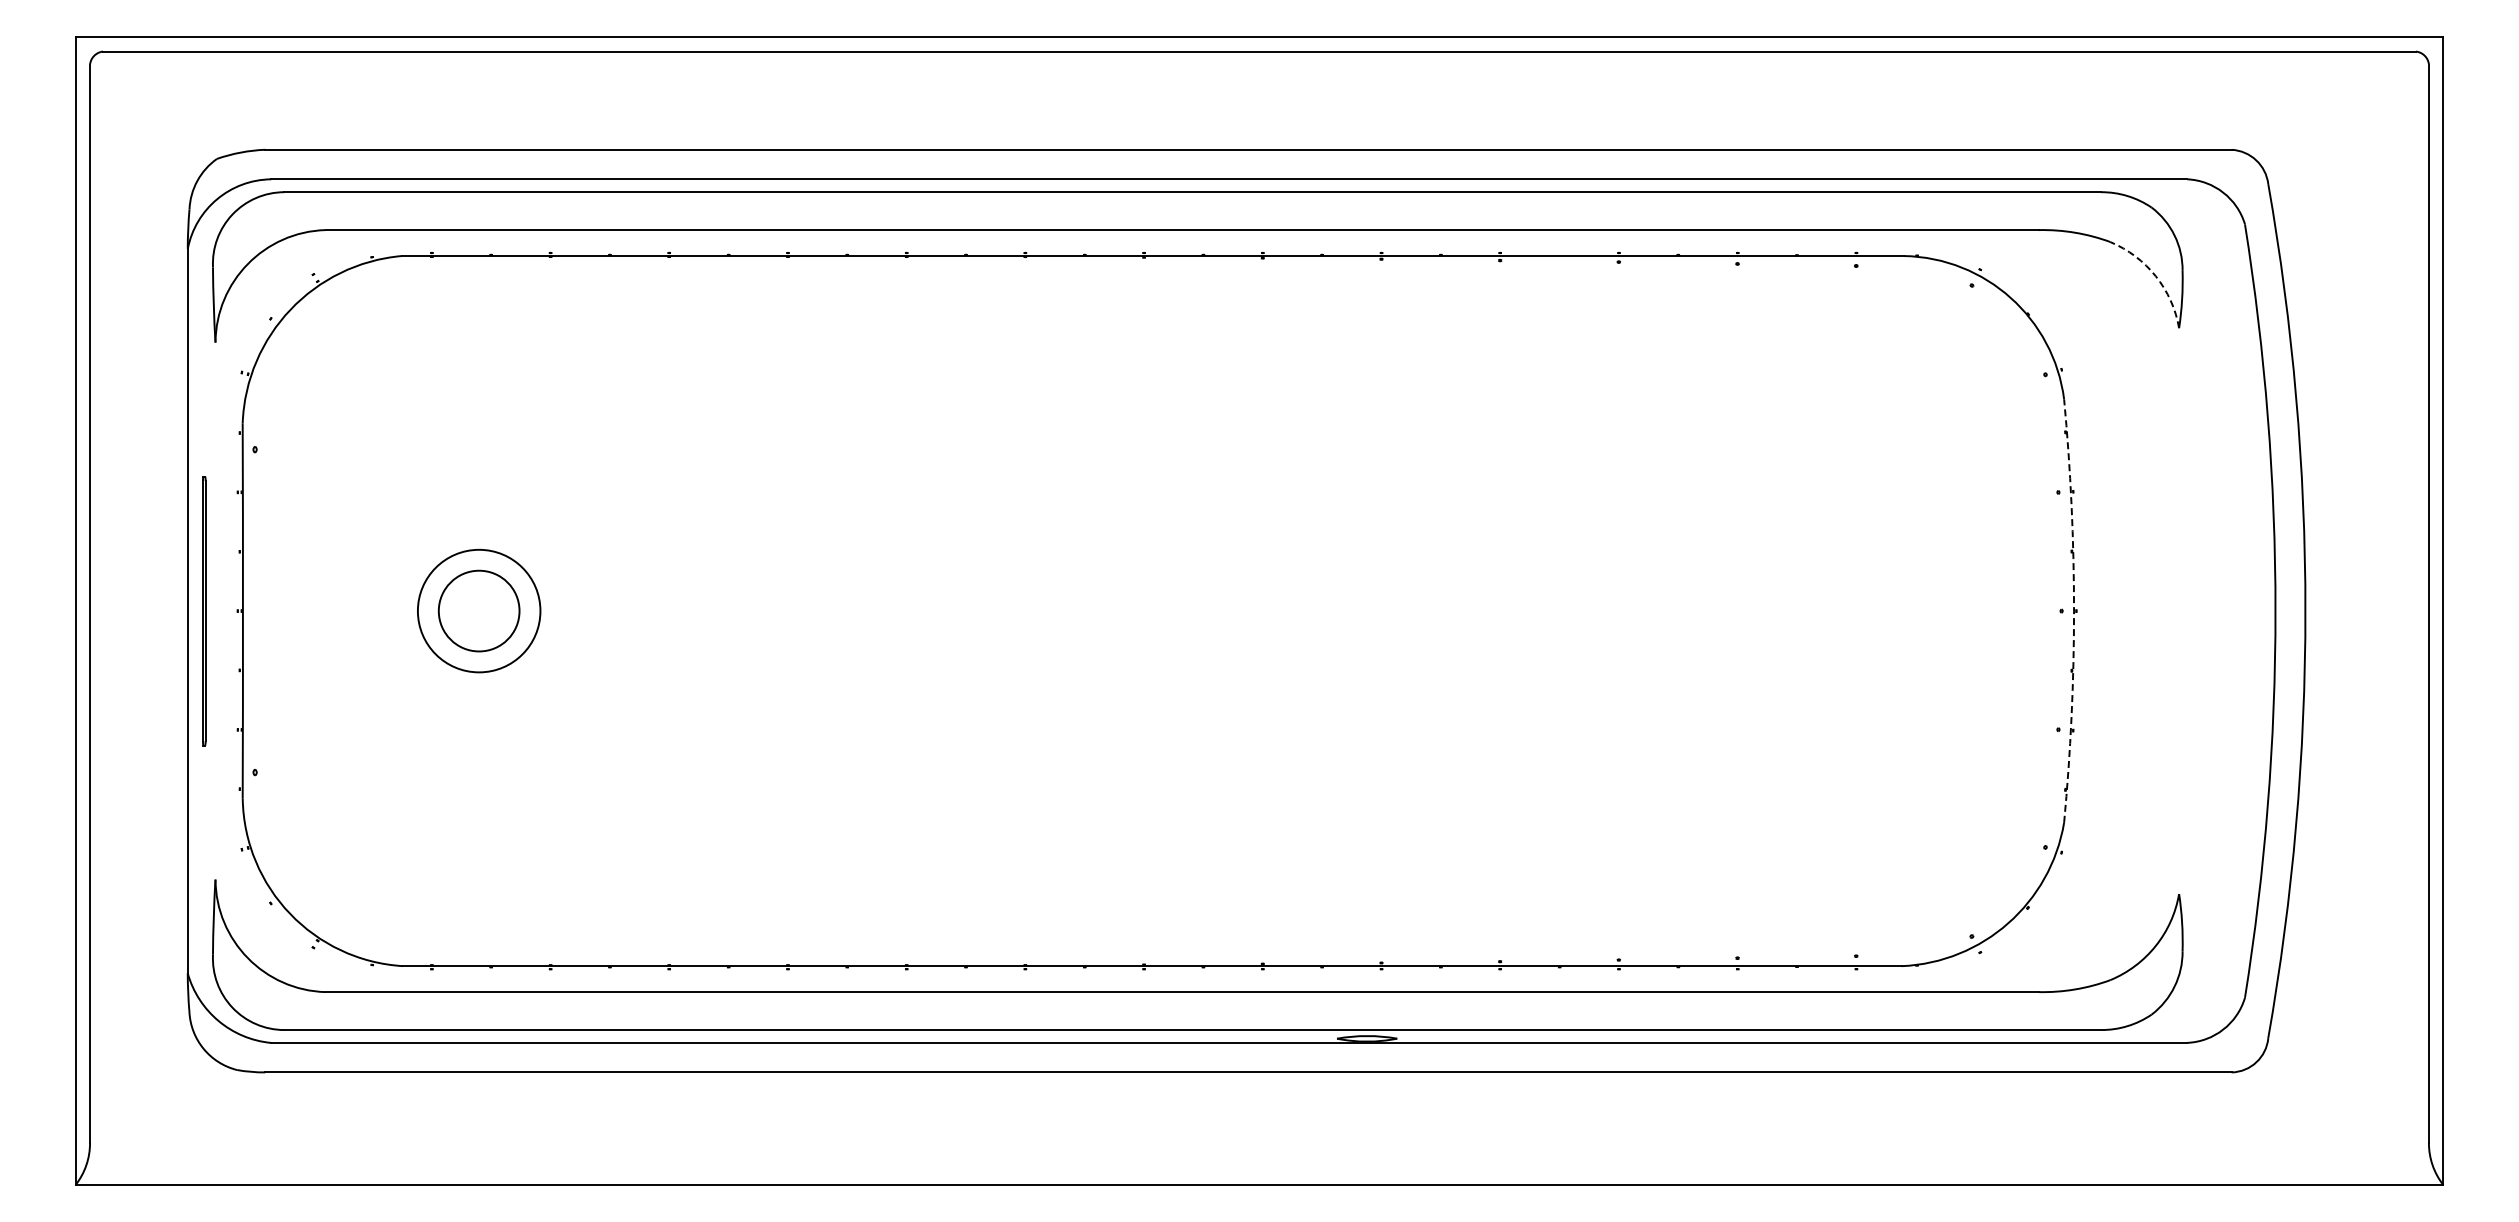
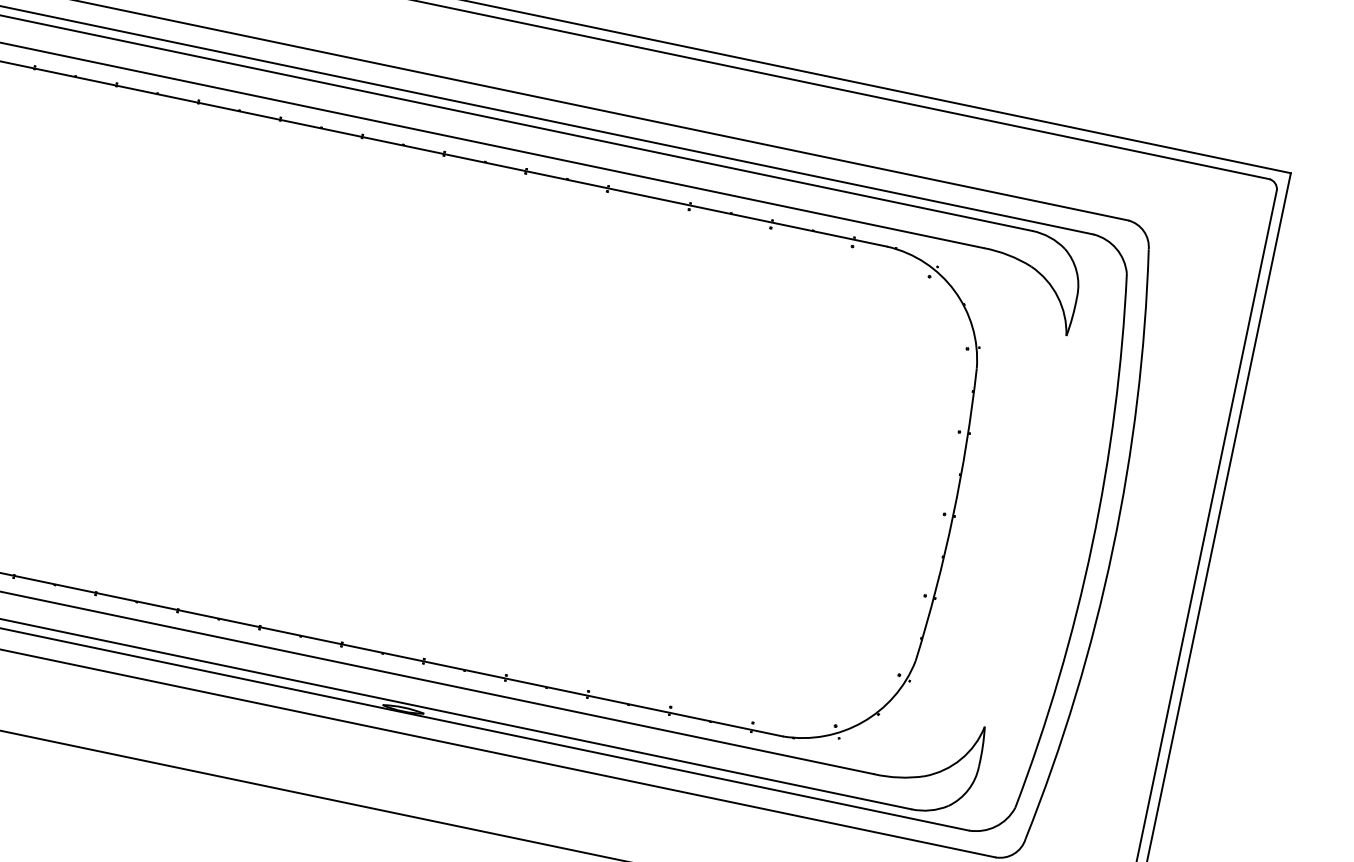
arc: (2155, 276) -> (1057, 296), dashed -> solid
arc: (2074, 611) -> (953, 516), dashed -> solid

